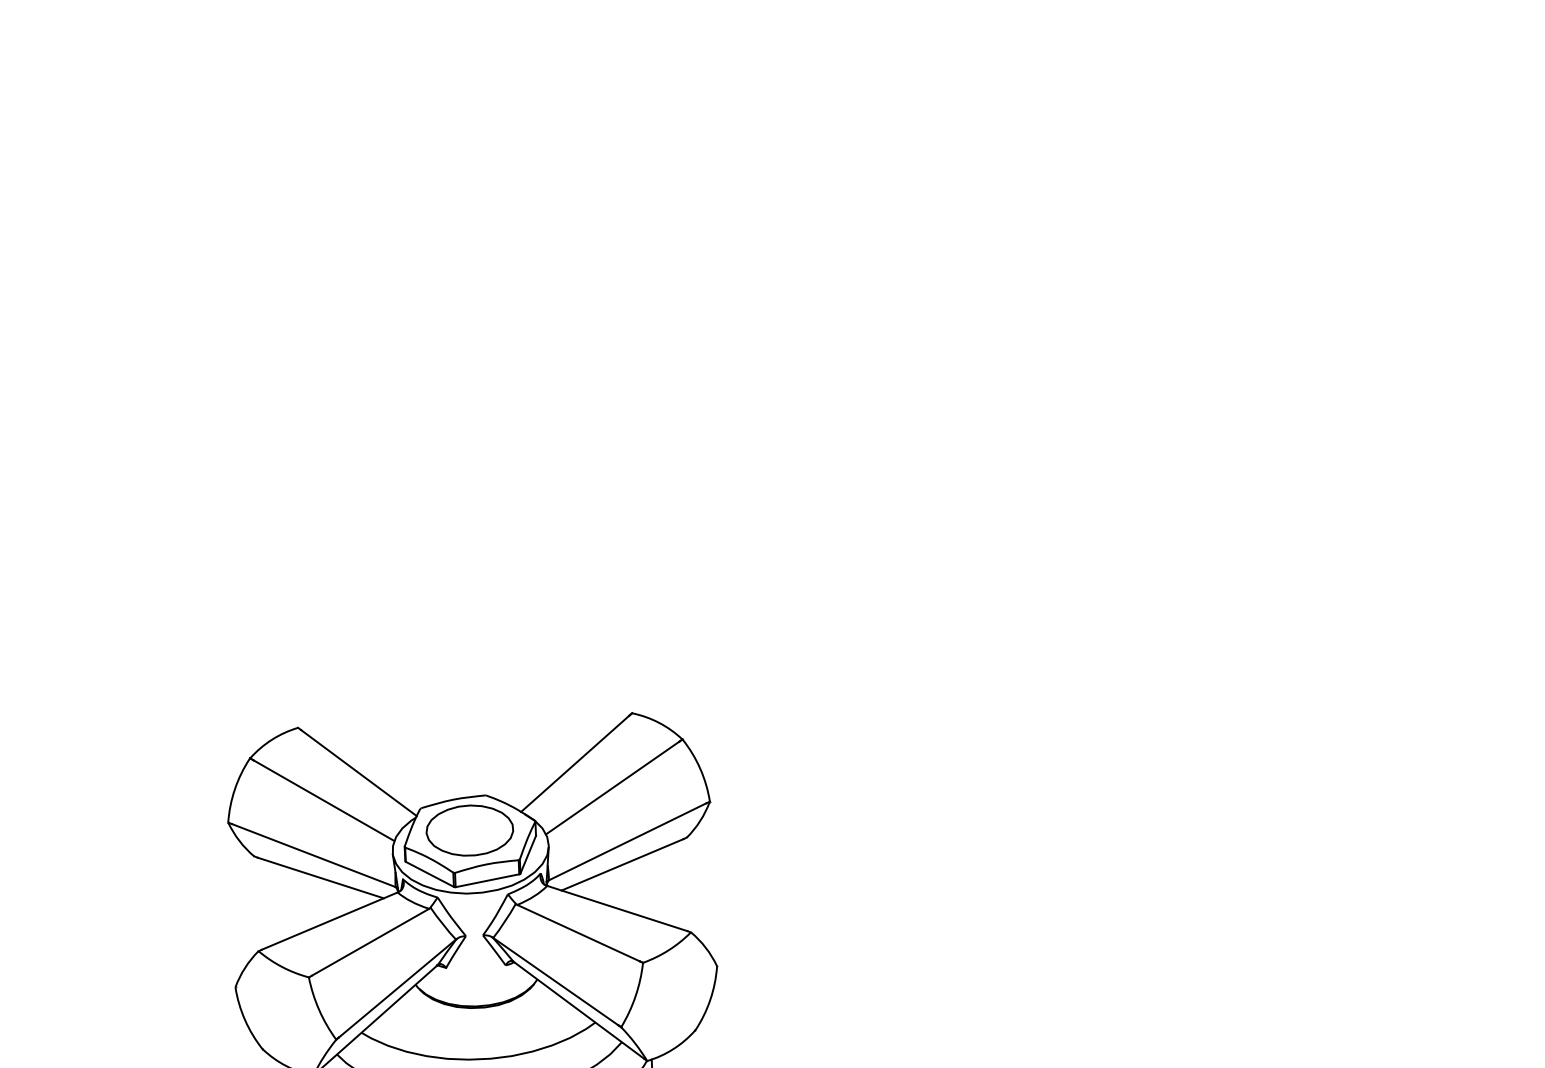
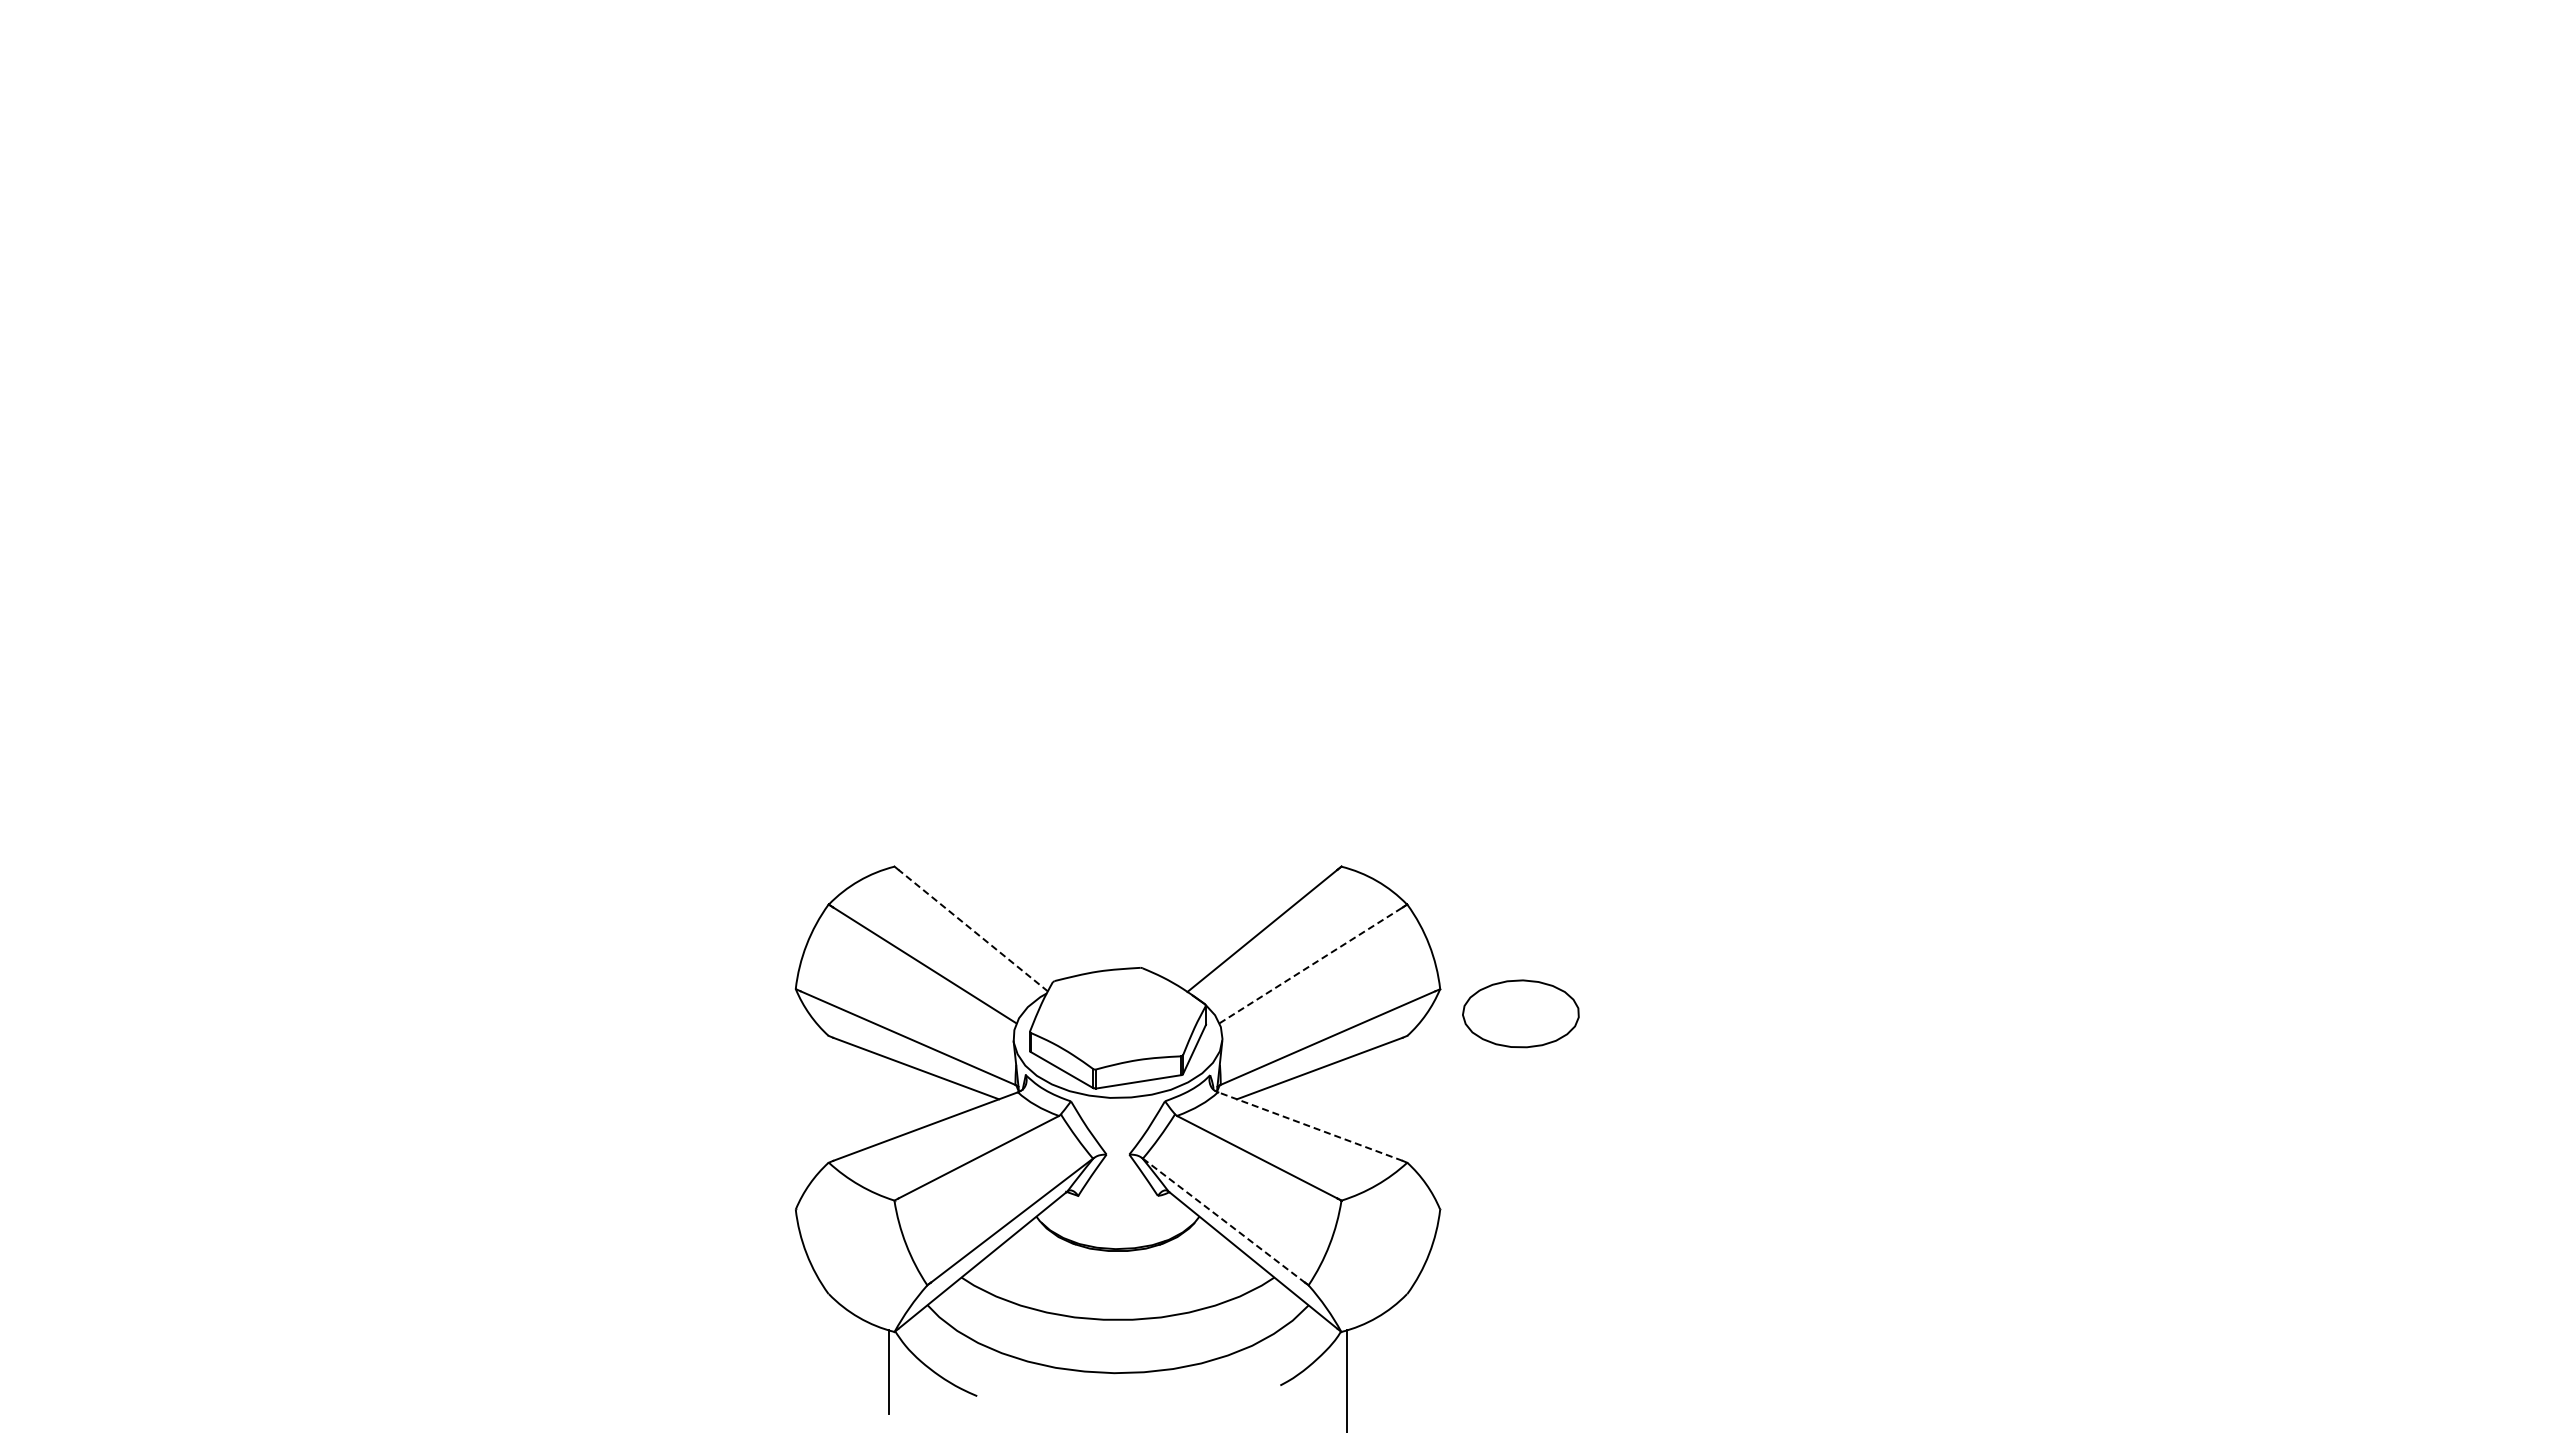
line: (358, 773) -> (972, 930), solid -> dashed
line: (612, 788) -> (1311, 965), solid -> dashed
part: (469, 830) -> (1520, 1013), moved
line: (617, 908) -> (1310, 1126), solid -> dashed
line: (556, 981) -> (1224, 1220), solid -> dashed

